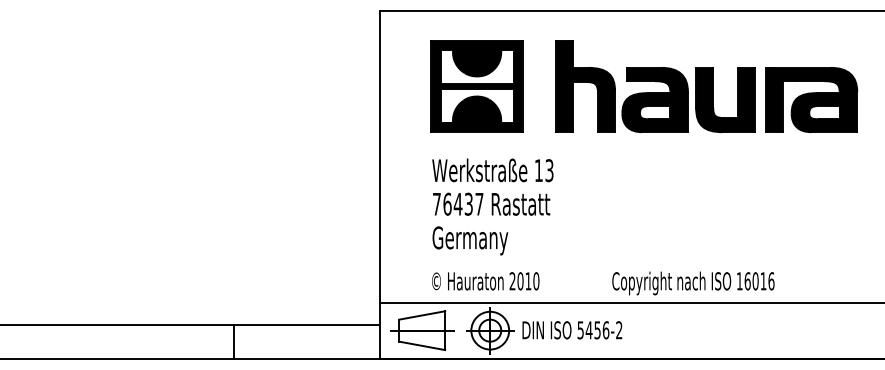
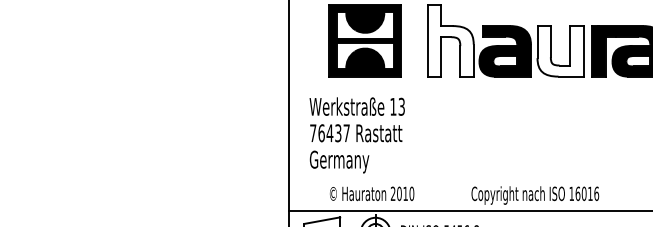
fill: (585, 86) -> (450, 40), removed
fill: (725, 99) -> (560, 50), removed
text: (492, 206) -> (356, 135), moved

